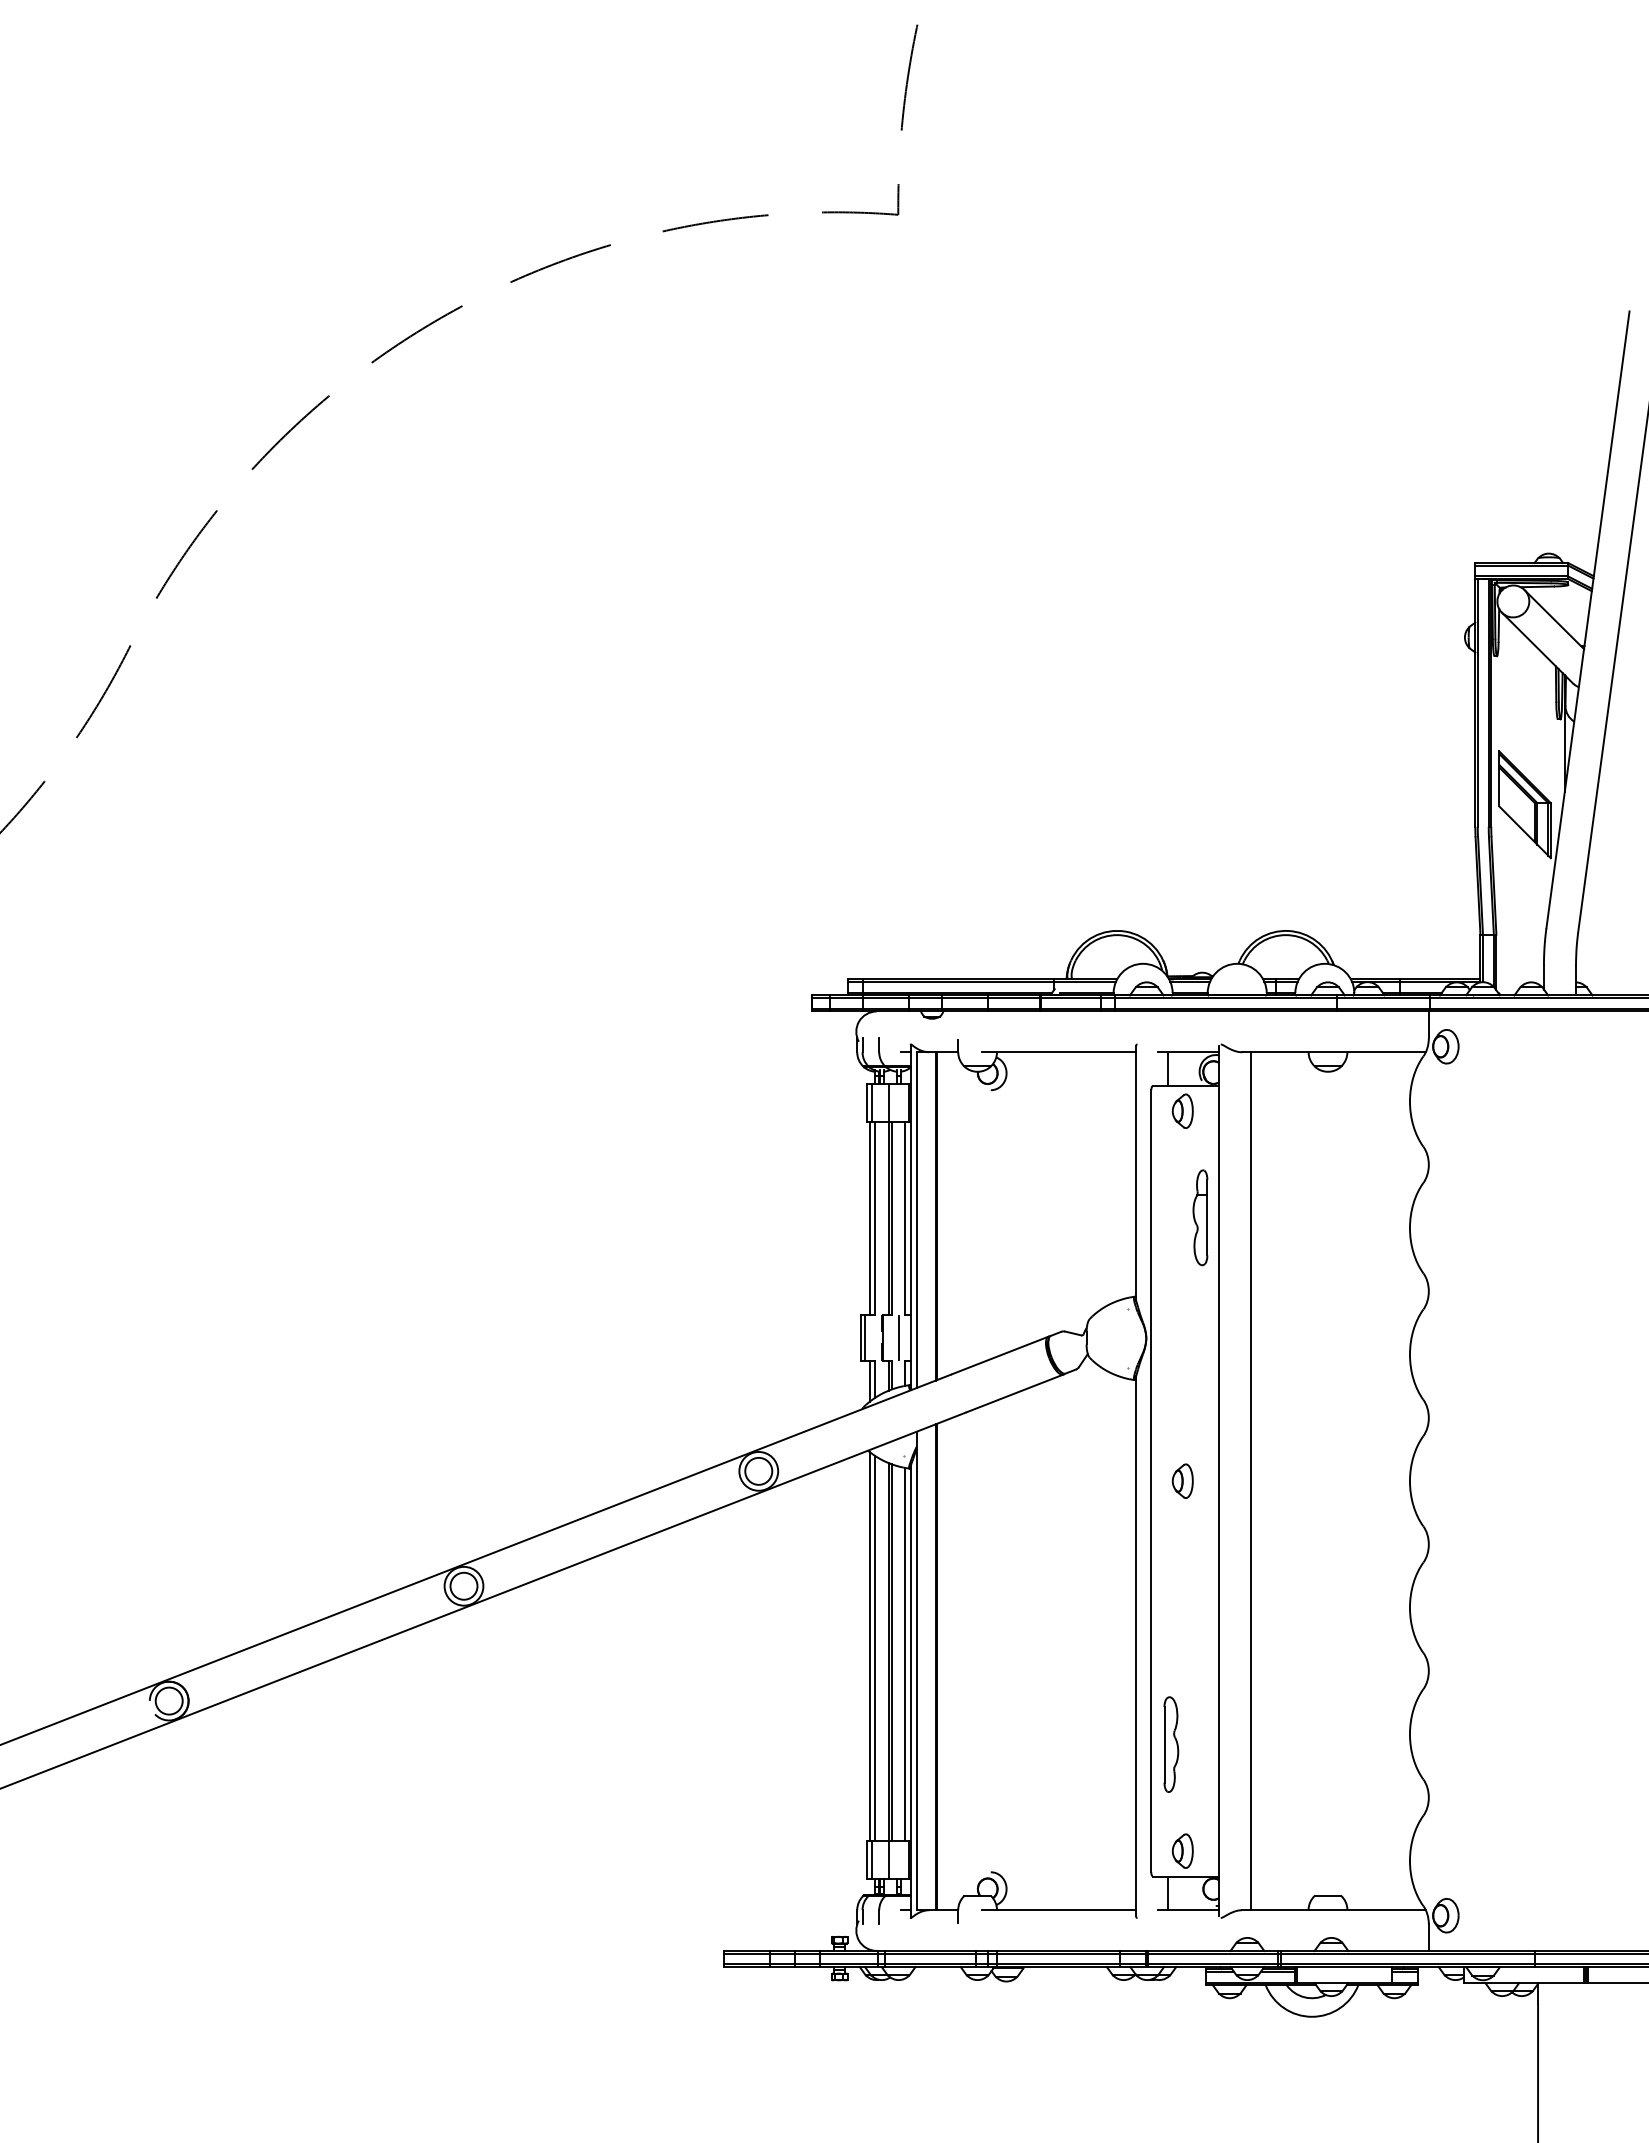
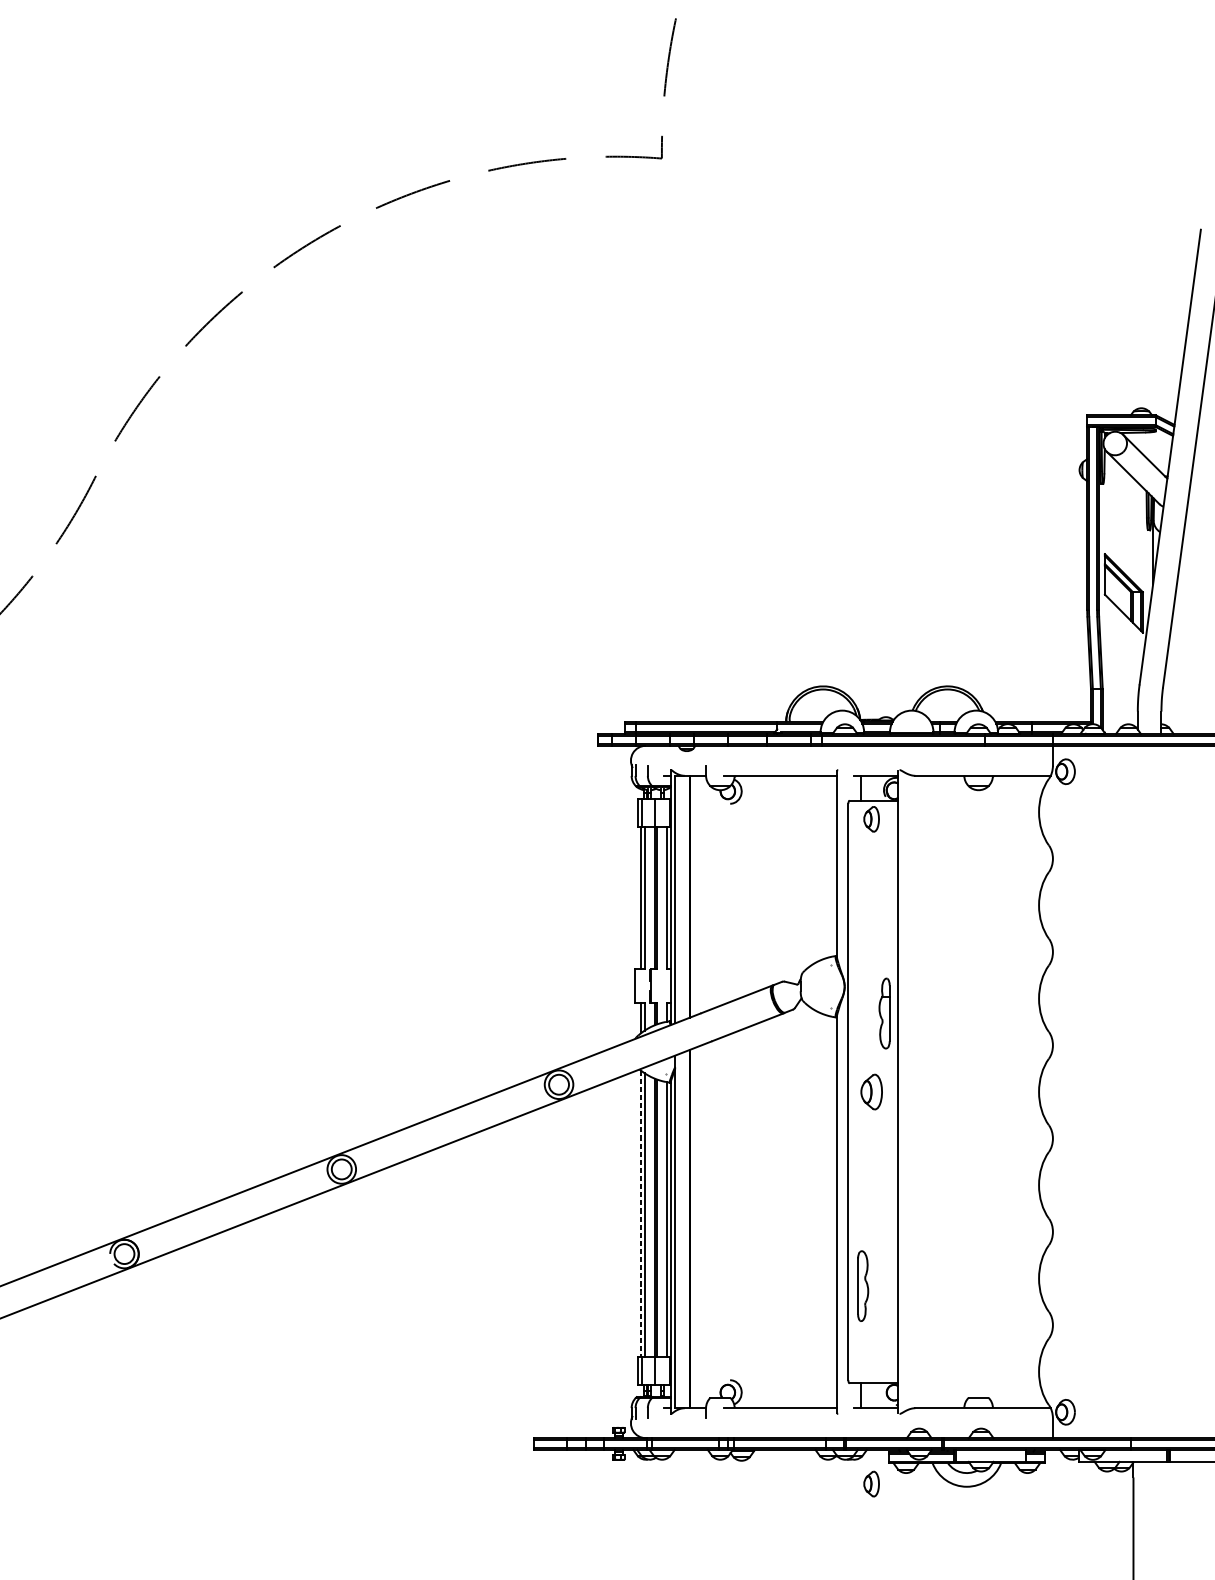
part: (1200, 1217) -> (884, 1013), moved
line: (865, 1337) -> (637, 986), removed
line: (898, 1337) -> (662, 986), removed
part: (1182, 1480) -> (871, 1091), size x1.4
line: (1251, 1481) -> (922, 1092), removed
line: (869, 1646) -> (640, 1213), solid -> dashed
part: (1182, 1850) -> (871, 1483), moved

